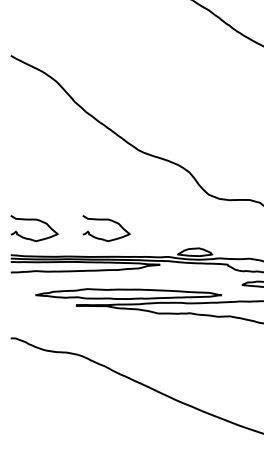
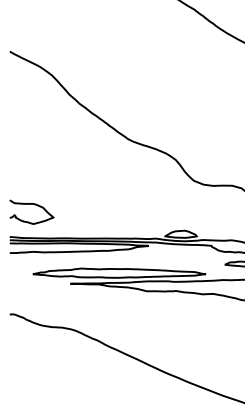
curve: (106, 220) -> (98, 204), removed

